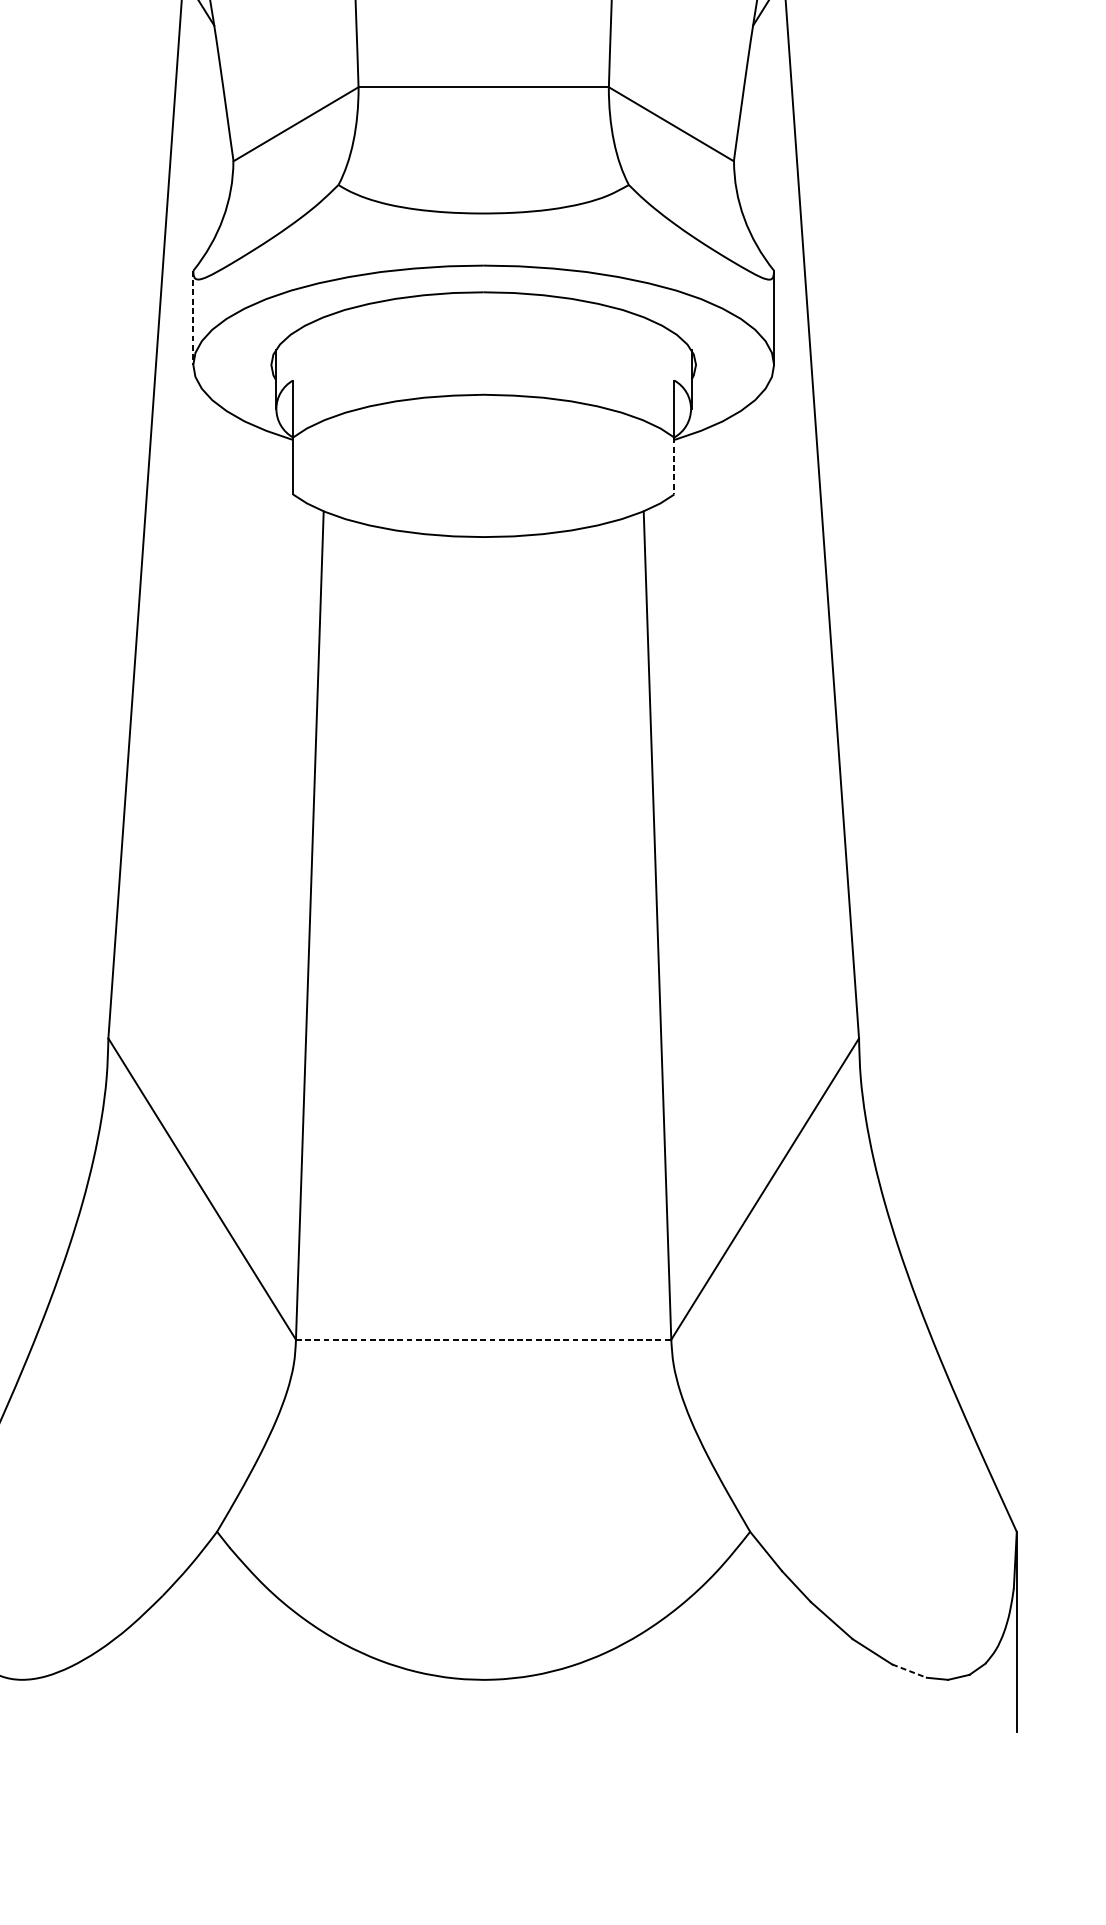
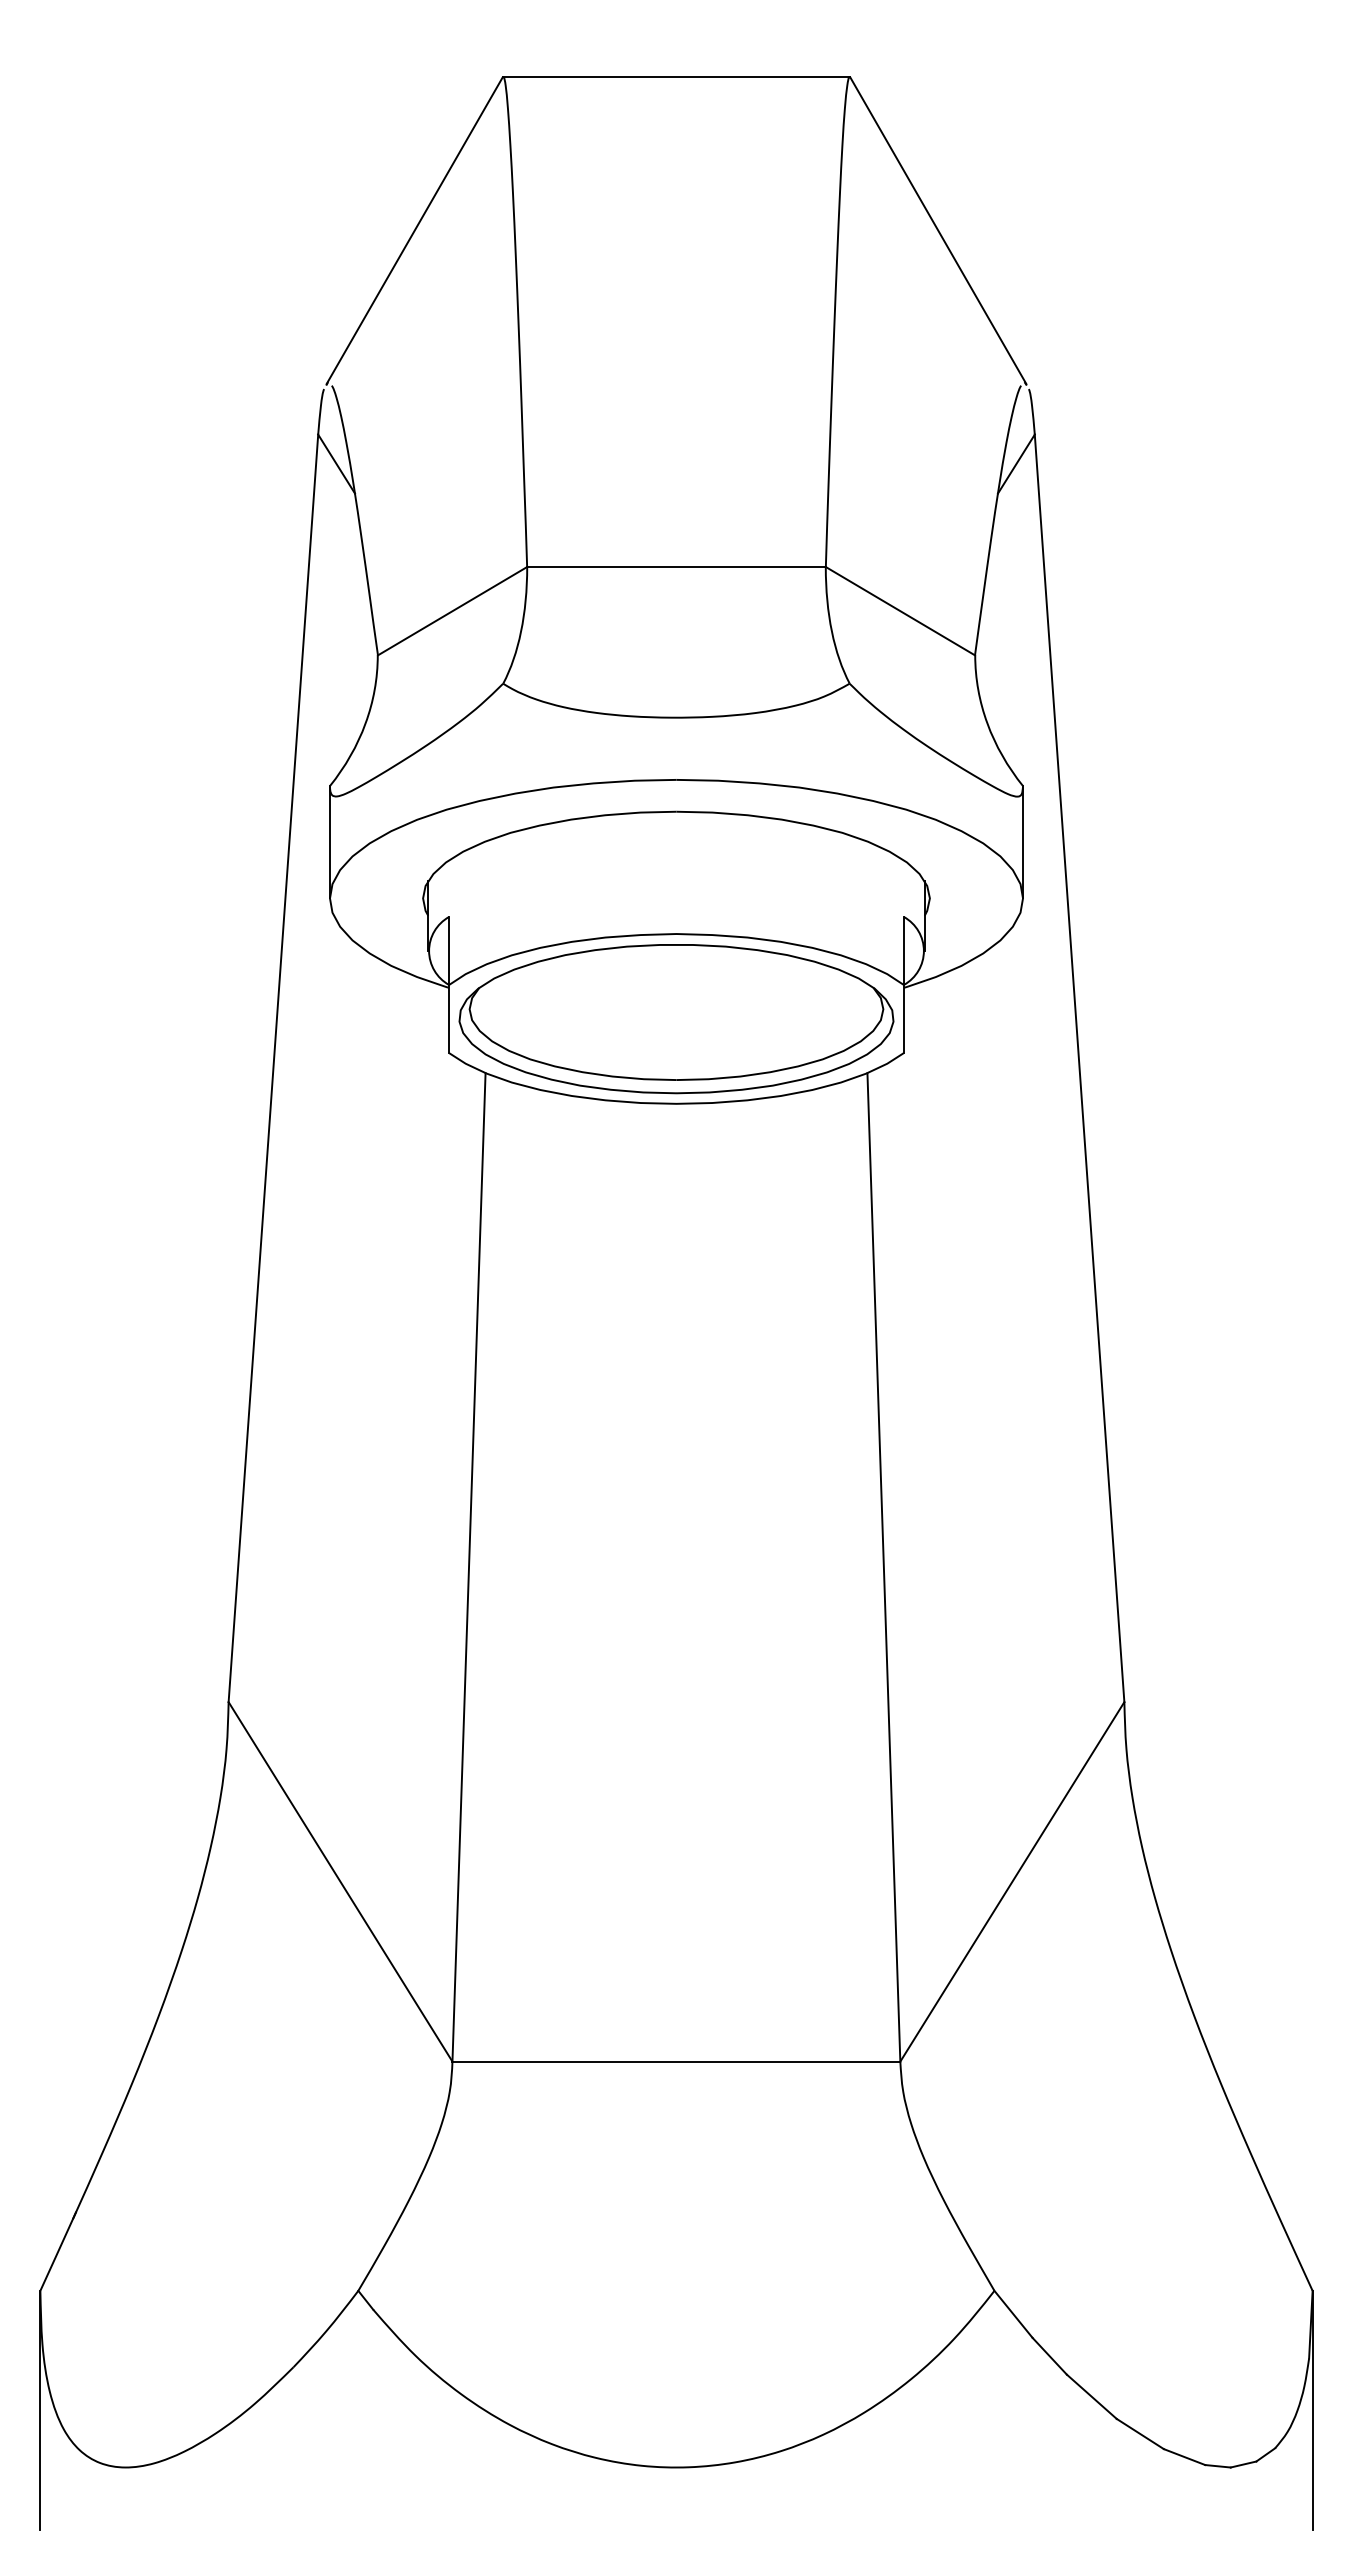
line: (193, 318) -> (330, 842), dashed -> solid
part: (483, 466) -> (676, 1019), added
line: (674, 466) -> (904, 1019), dashed -> solid
line: (483, 1339) -> (676, 2061), dashed -> solid
line: (910, 1671) -> (1185, 2457), dashed -> solid

